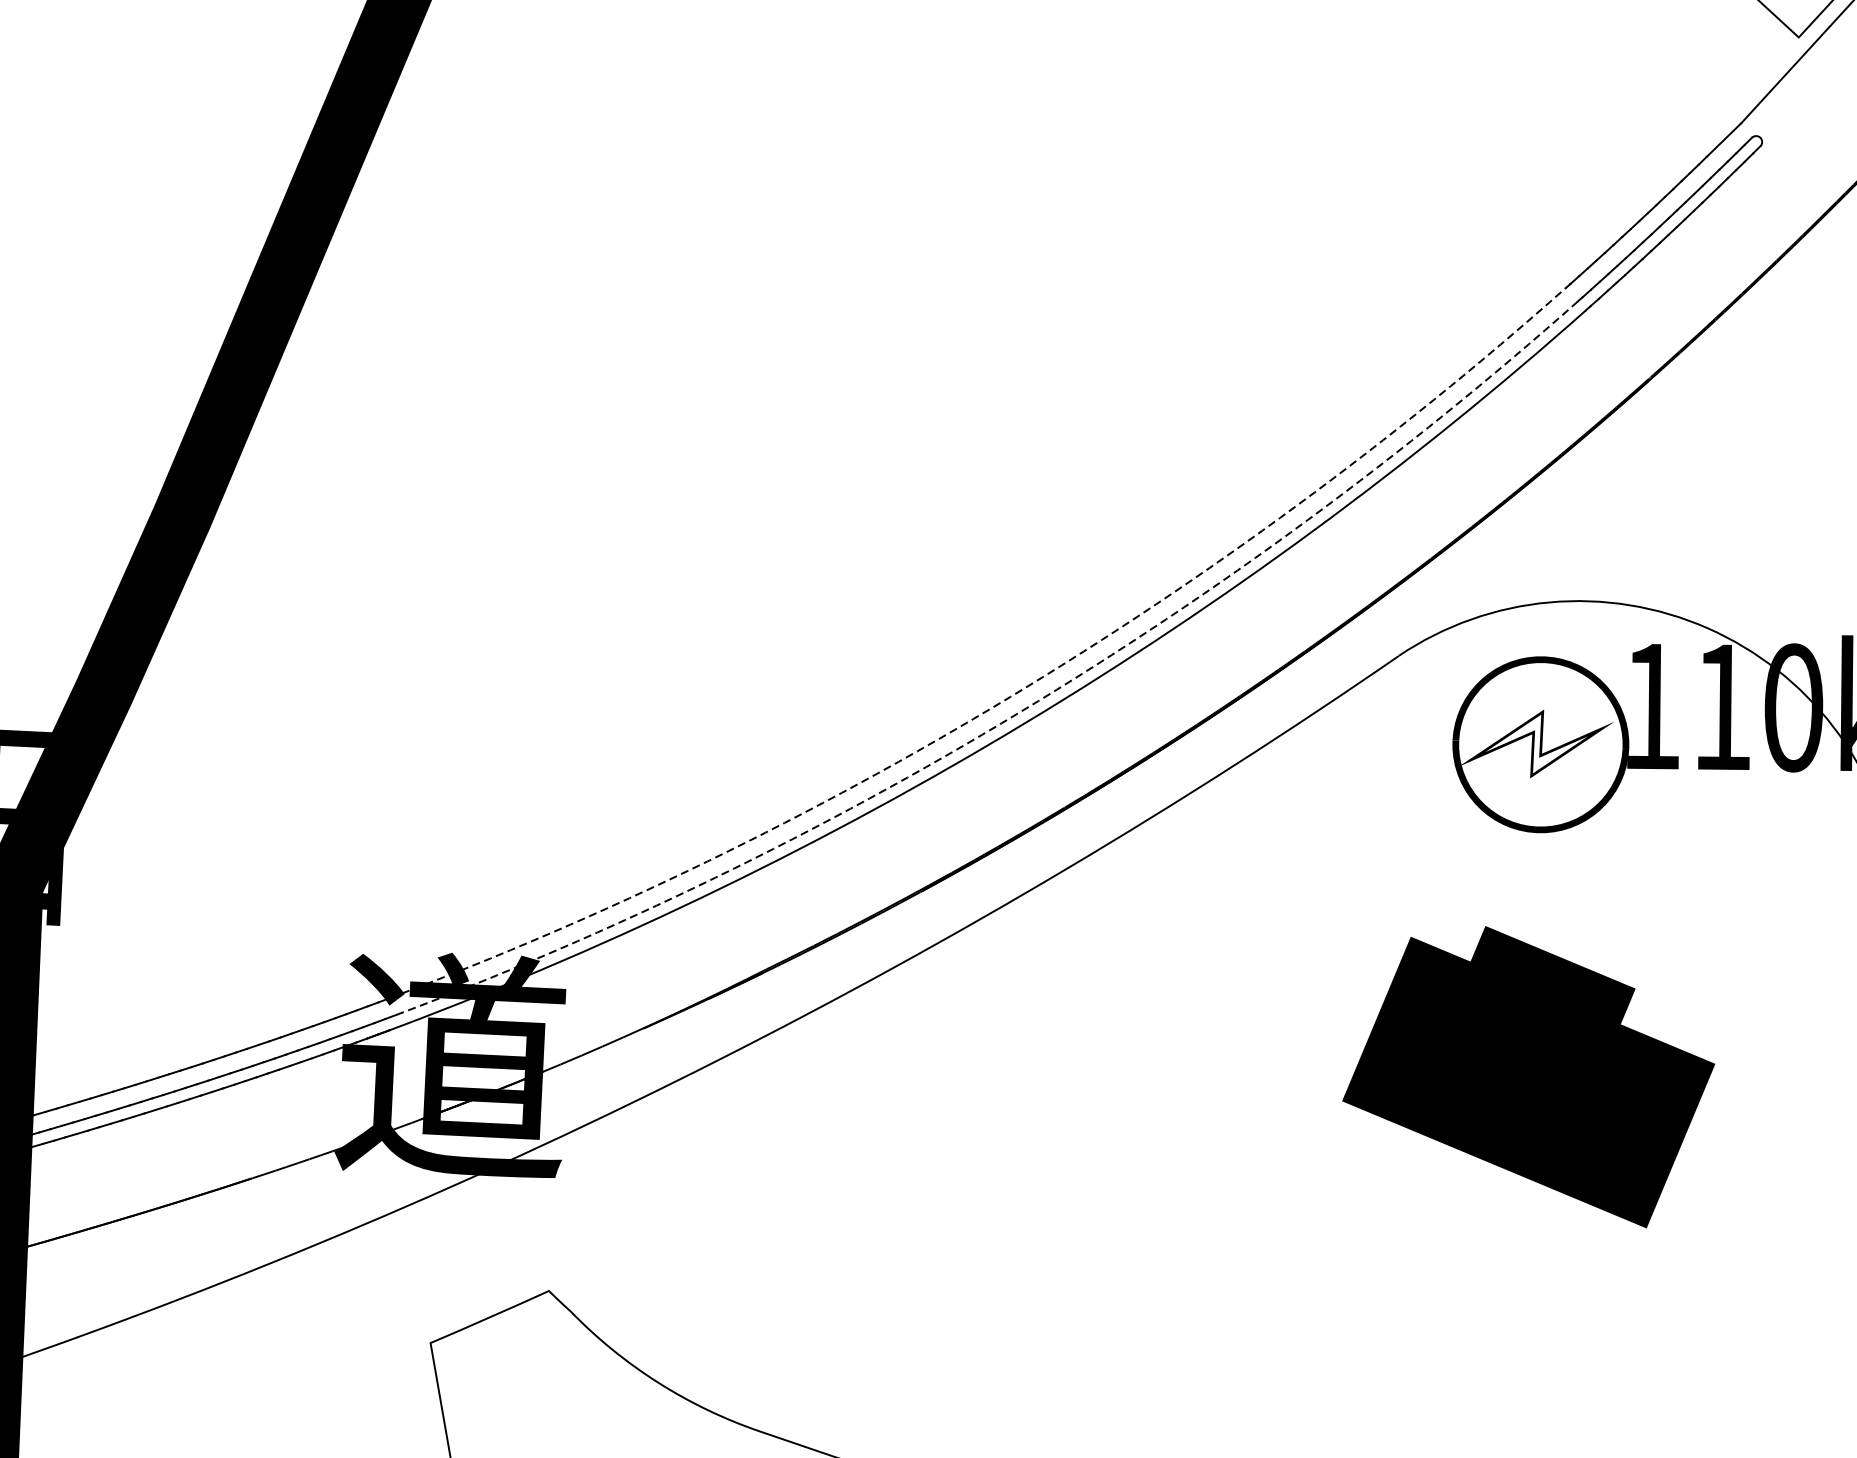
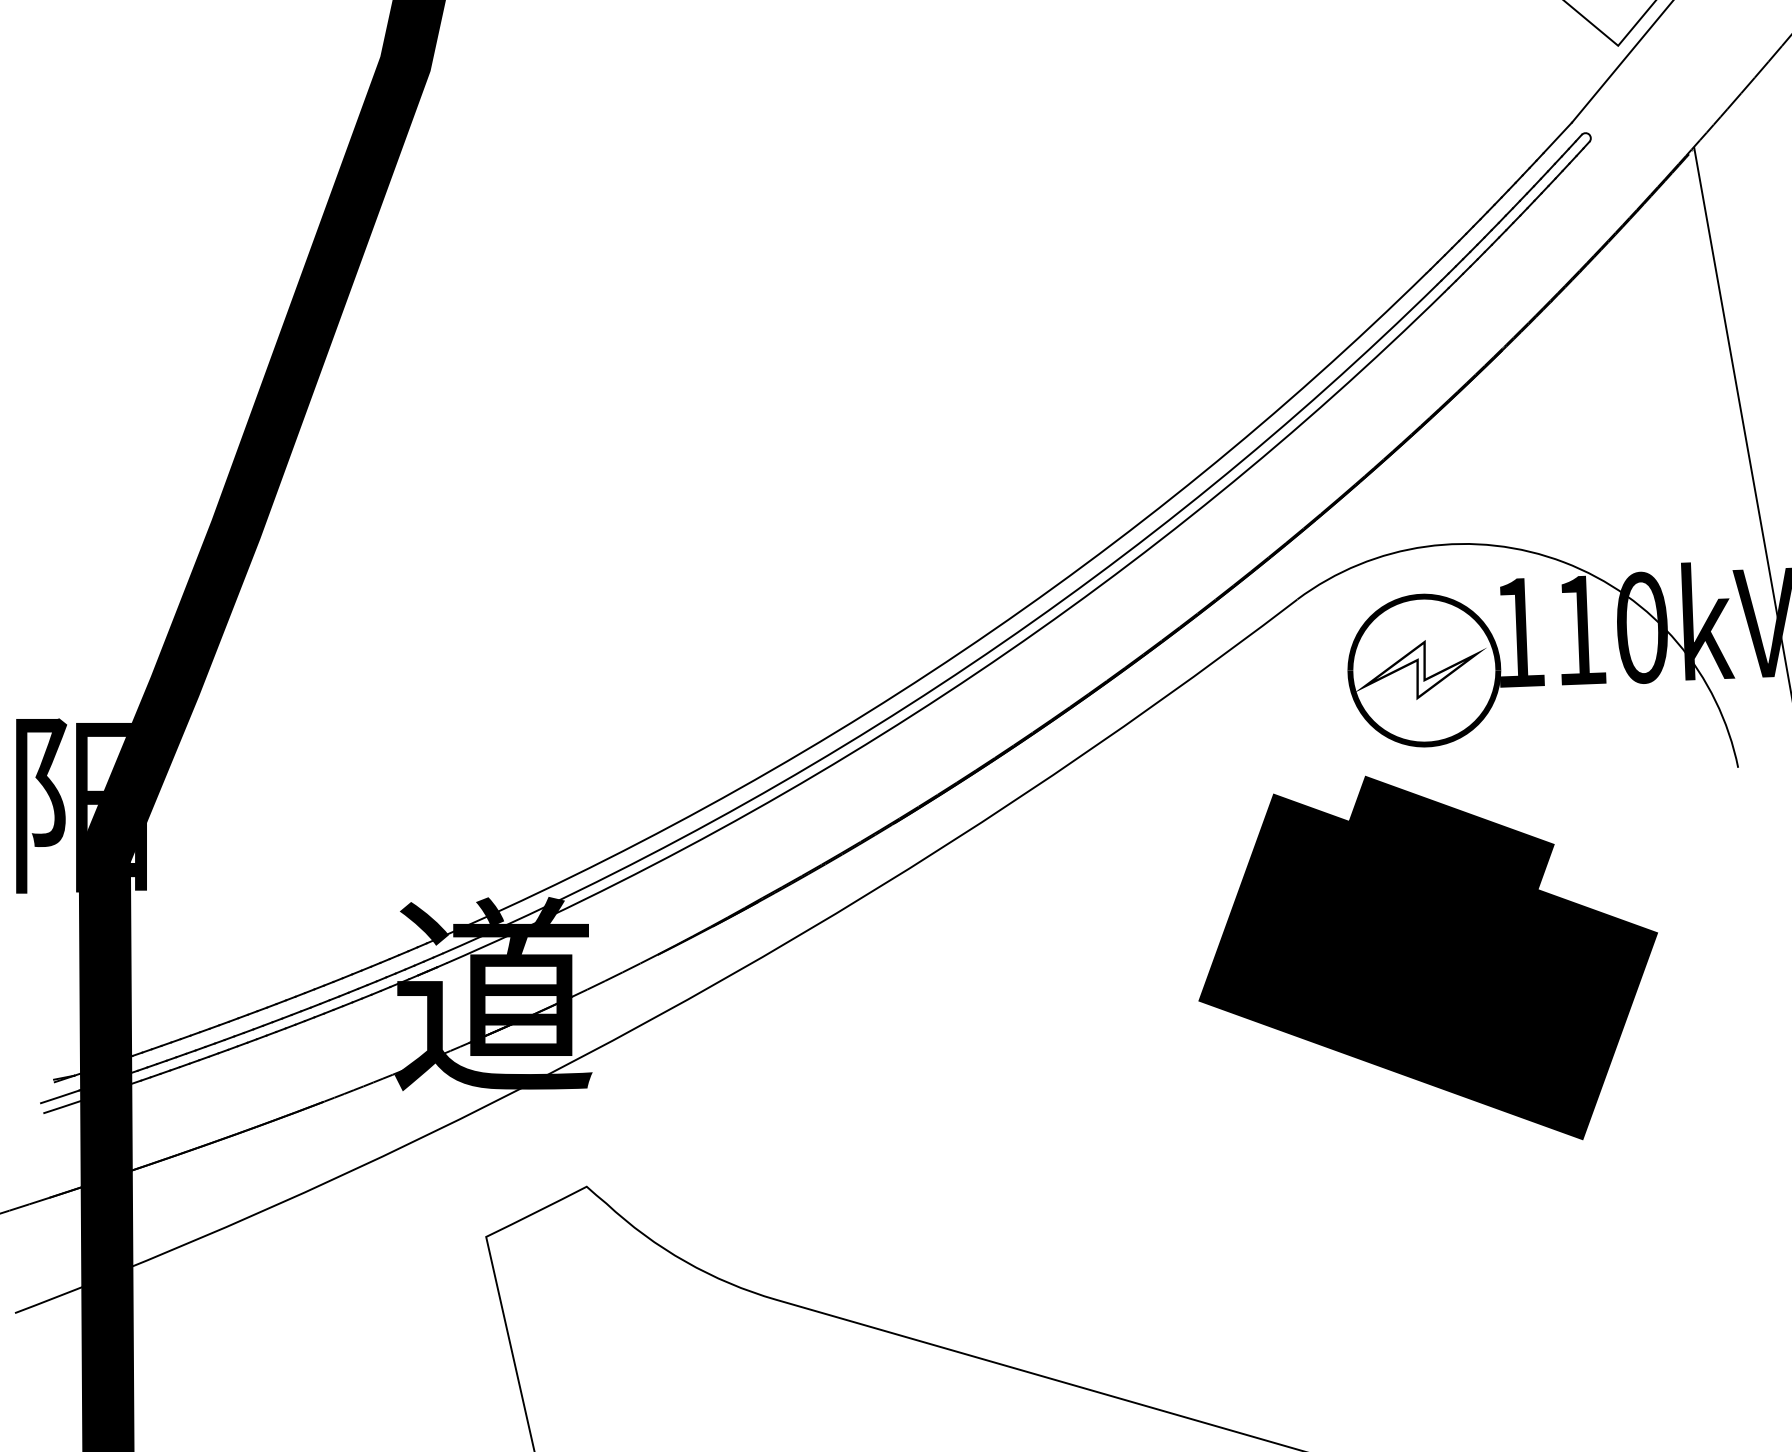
arc: (1011, 696) -> (962, 651), dashed -> solid
arc: (1019, 712) -> (970, 664), dashed -> solid
part: (1528, 1074) -> (1427, 957), size x1.43

